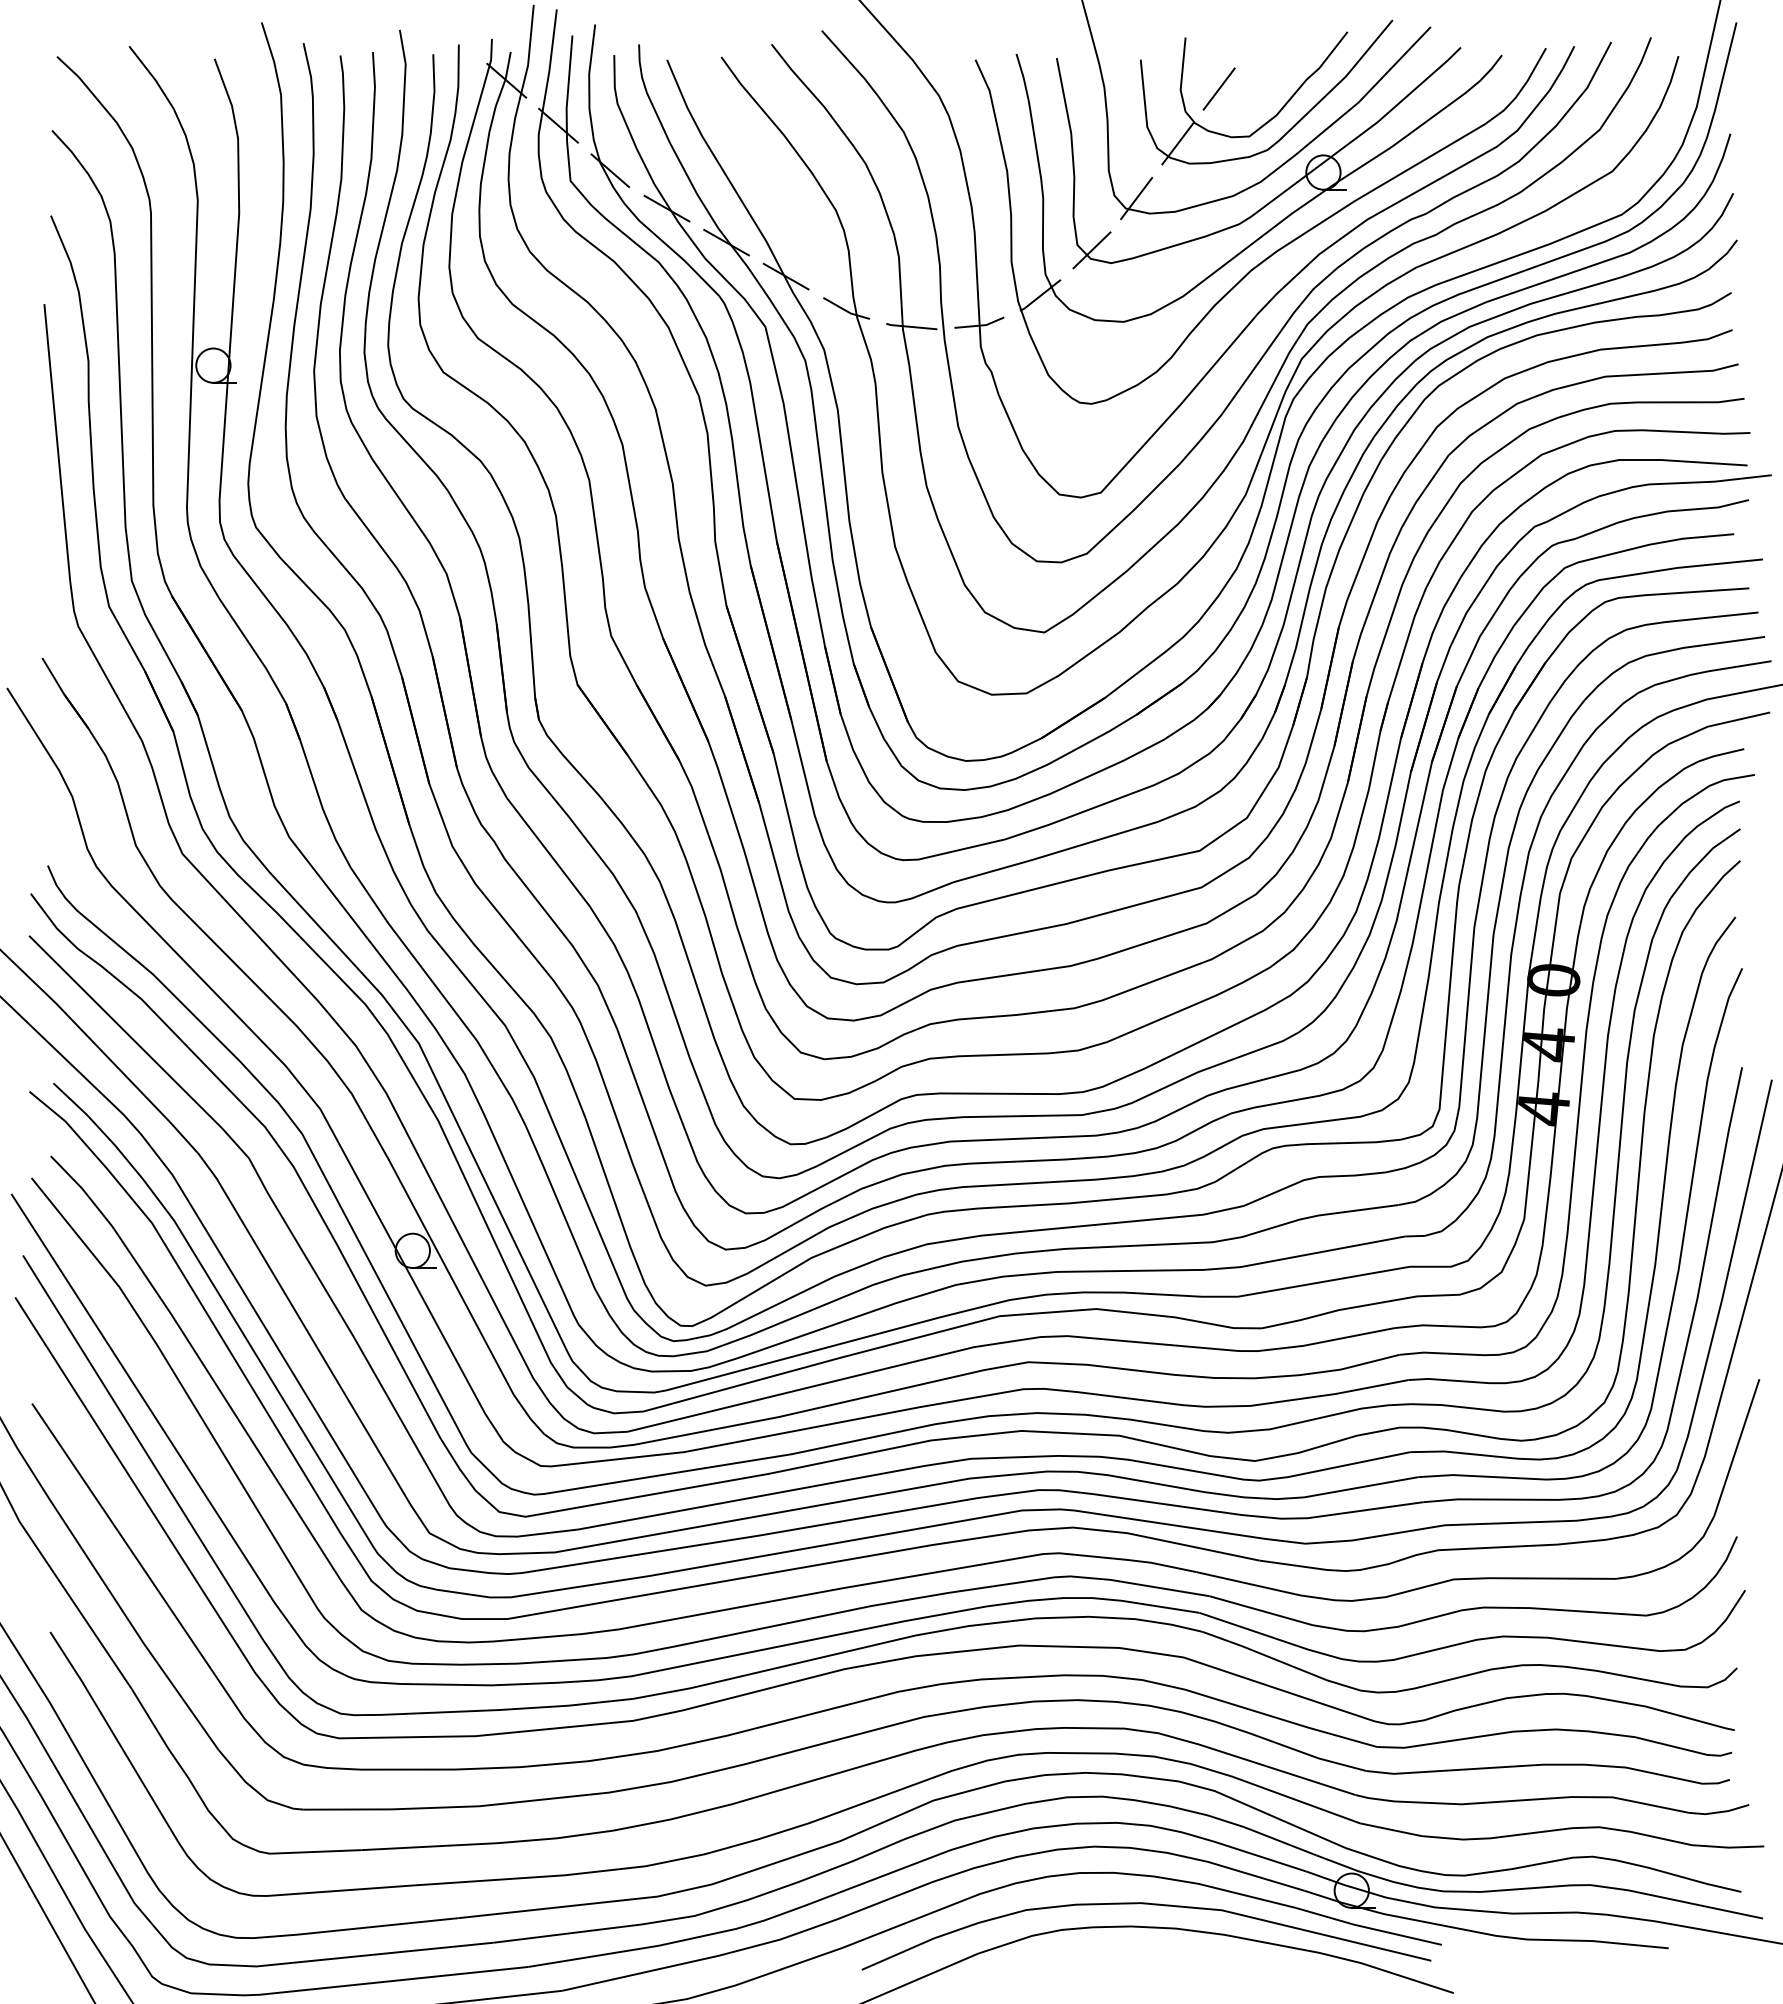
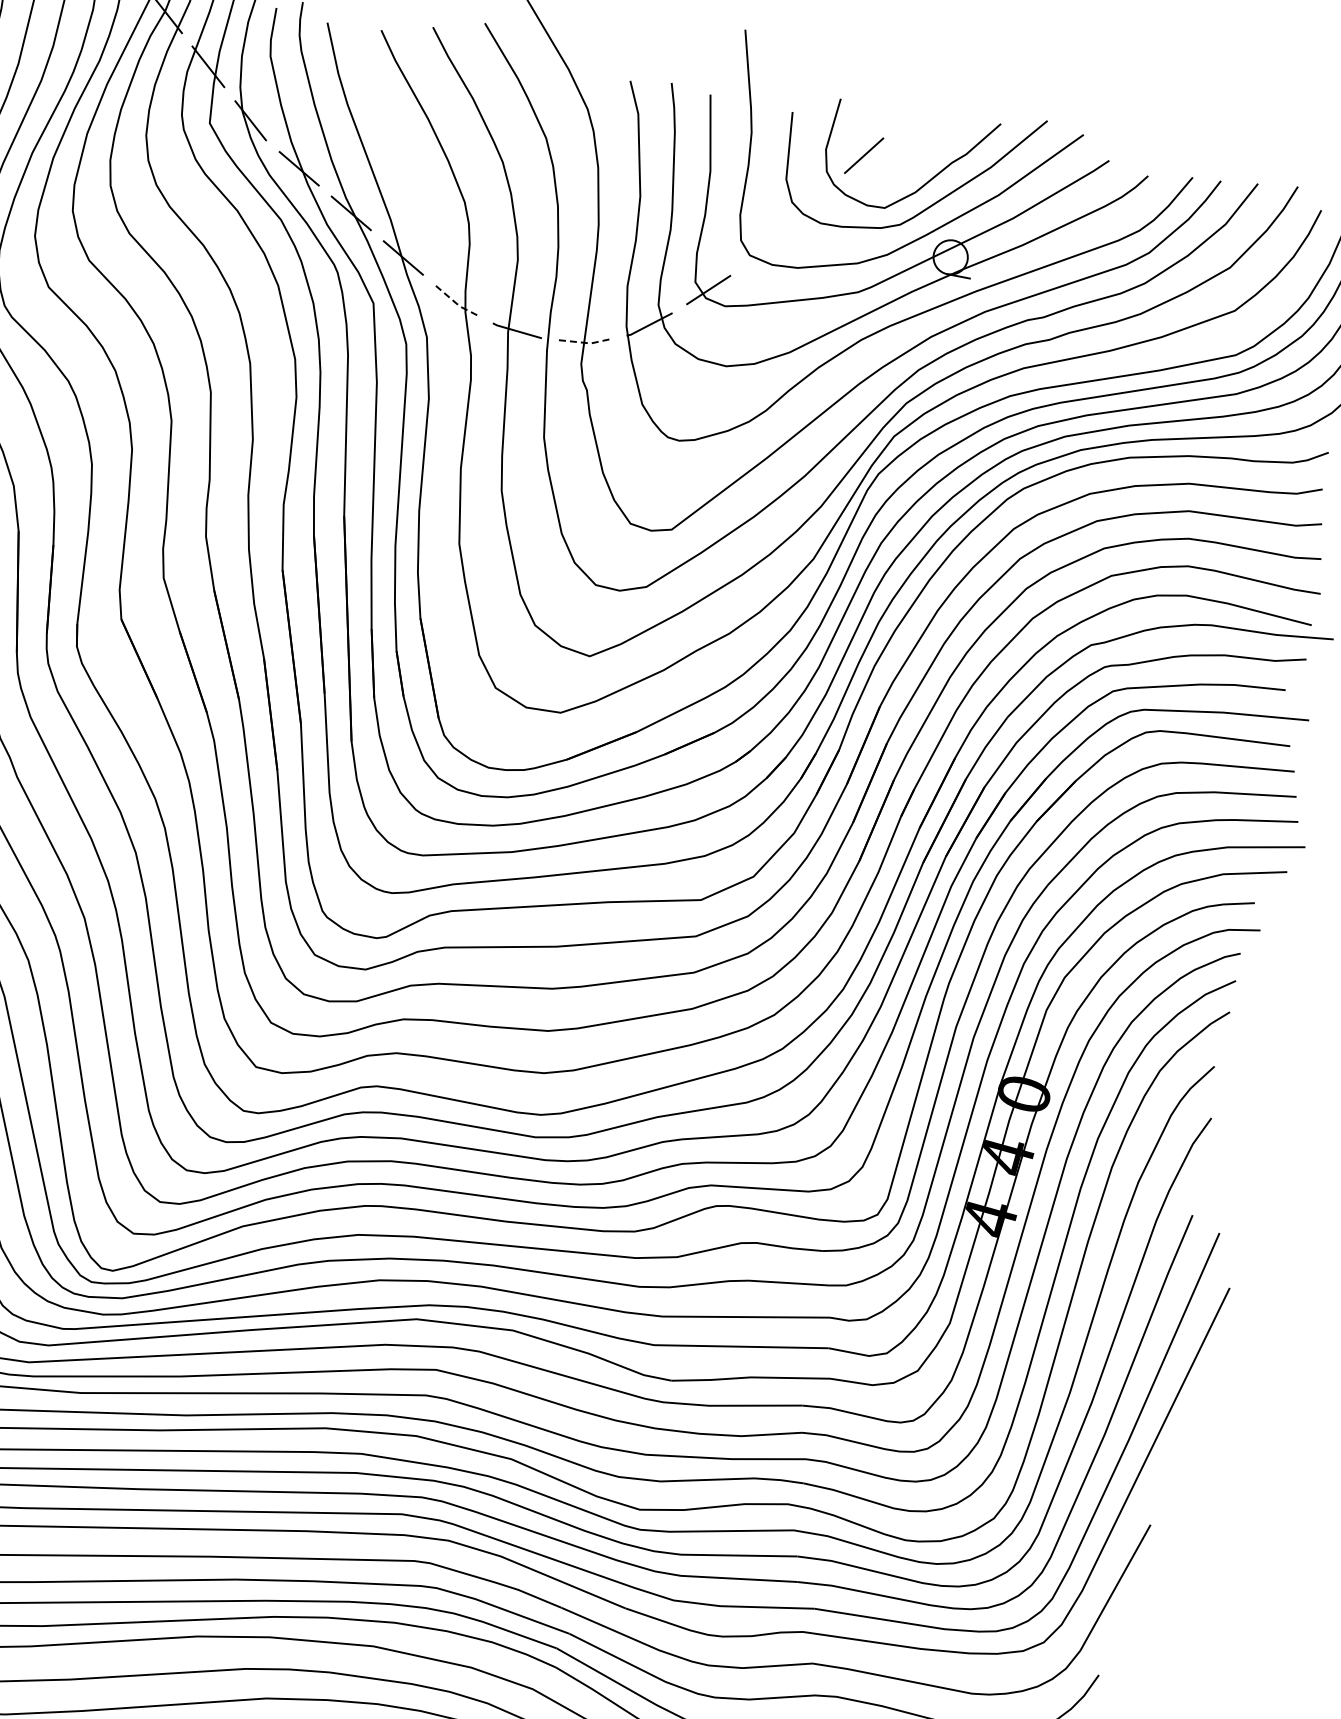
line: (1177, 143) -> (812, 201), removed
line: (1136, 198) -> (762, 247), removed
line: (846, 311) -> (456, 303), solid -> dashed
line: (980, 325) -> (585, 342), solid -> dashed

